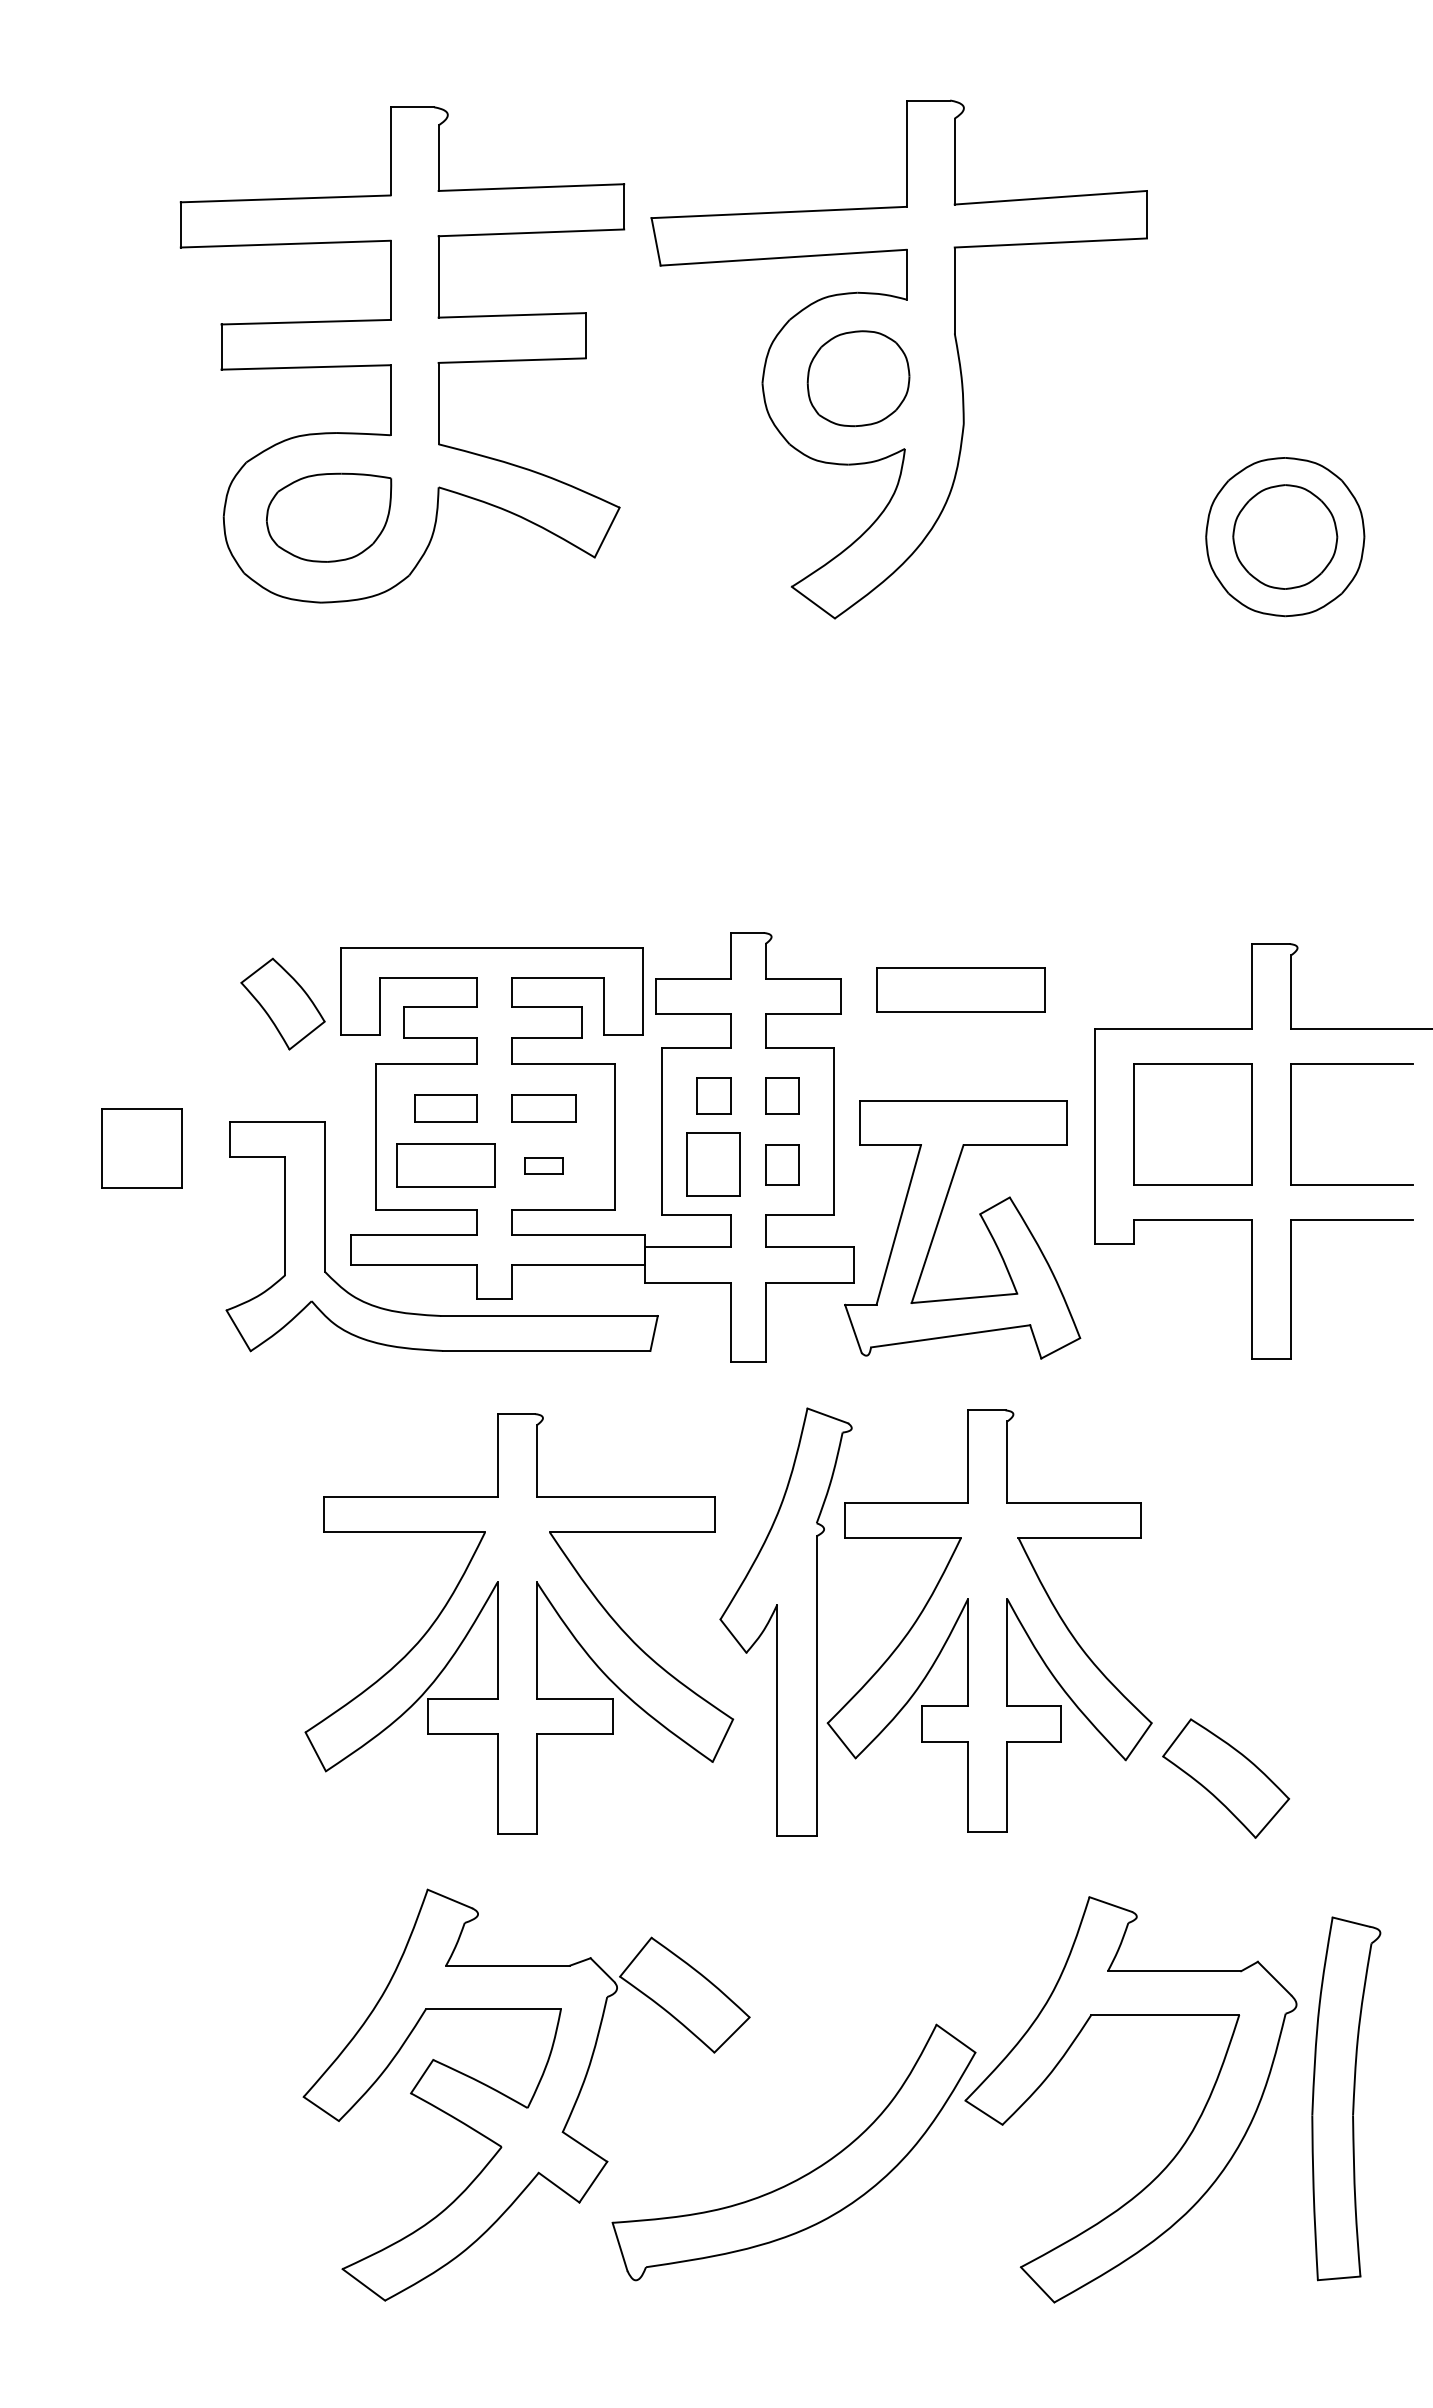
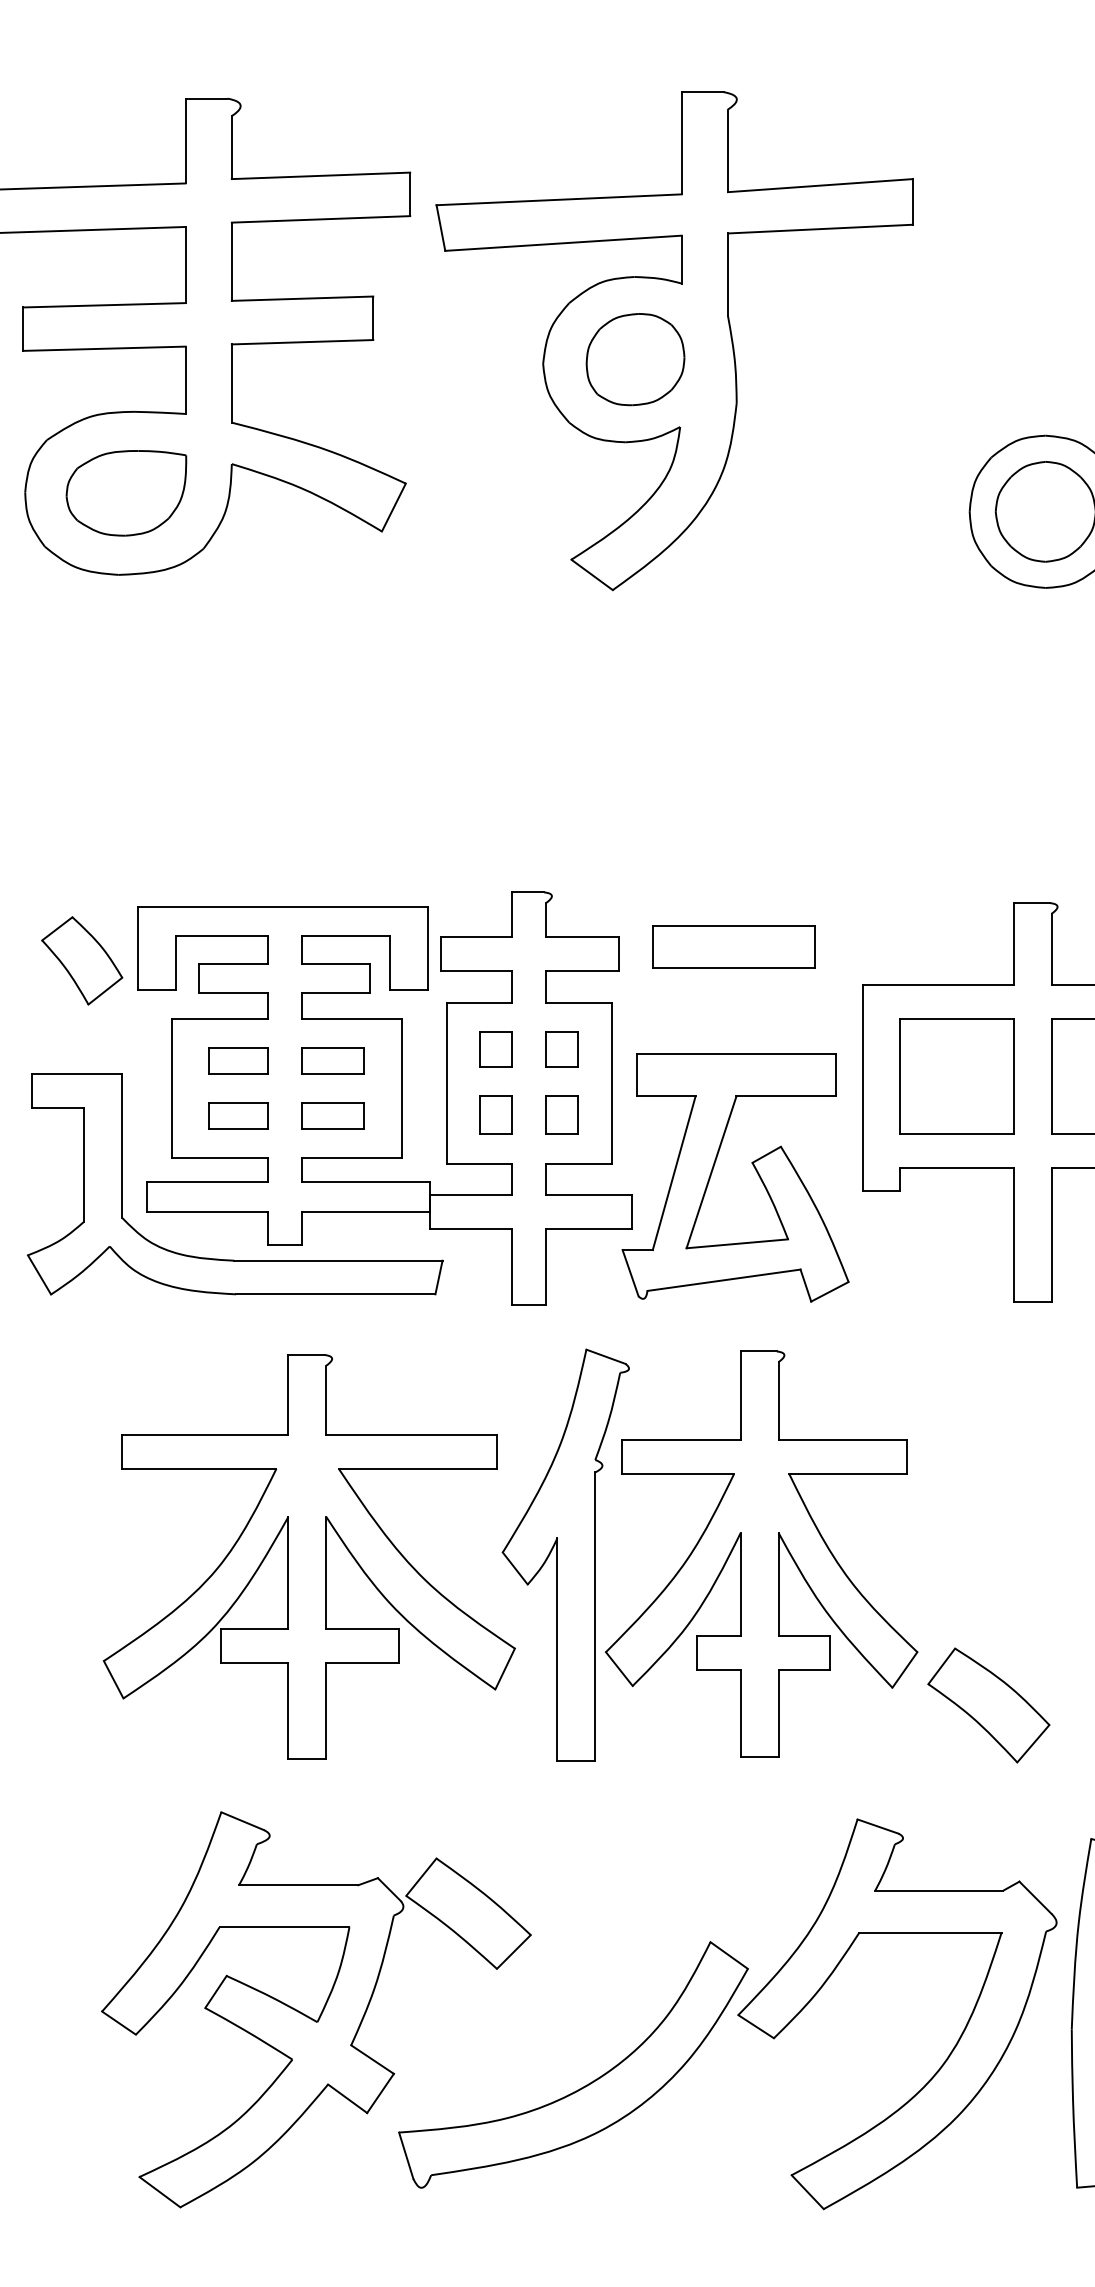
part: (713, 1164) -> (496, 1115), size x0.62
part: (445, 1165) -> (238, 1116), size x0.62
part: (543, 1165) -> (332, 1116), size x1.67

